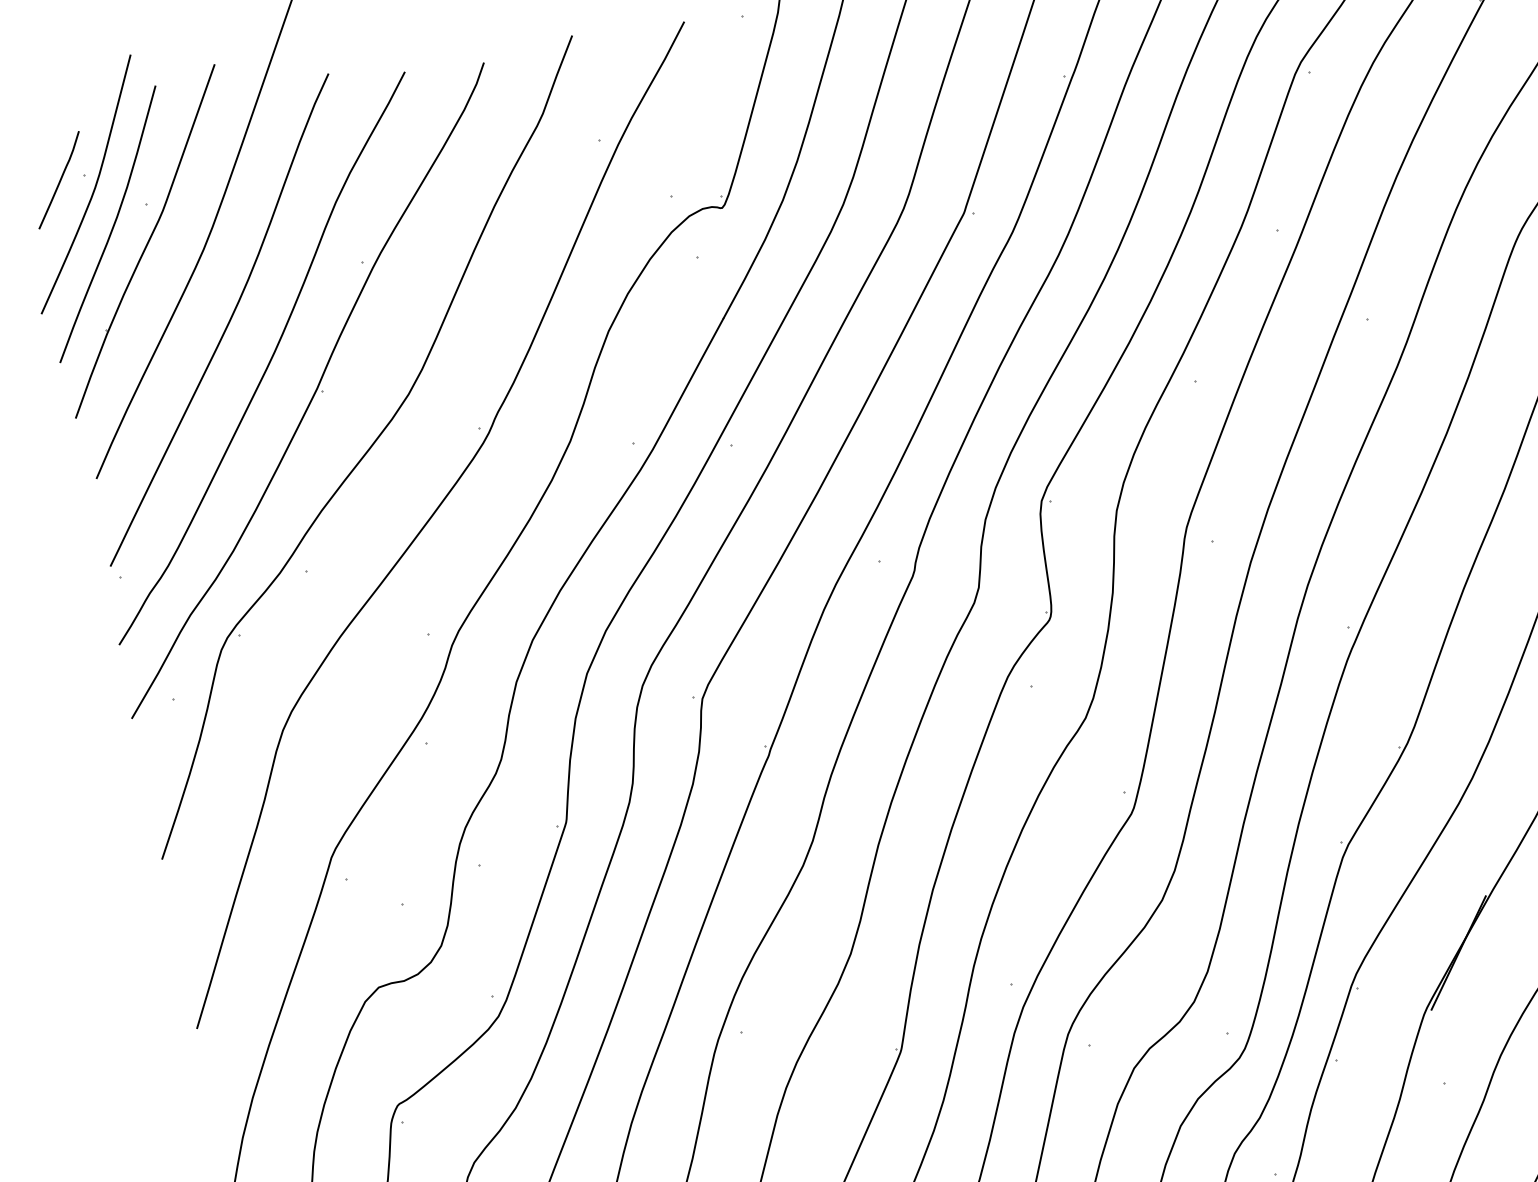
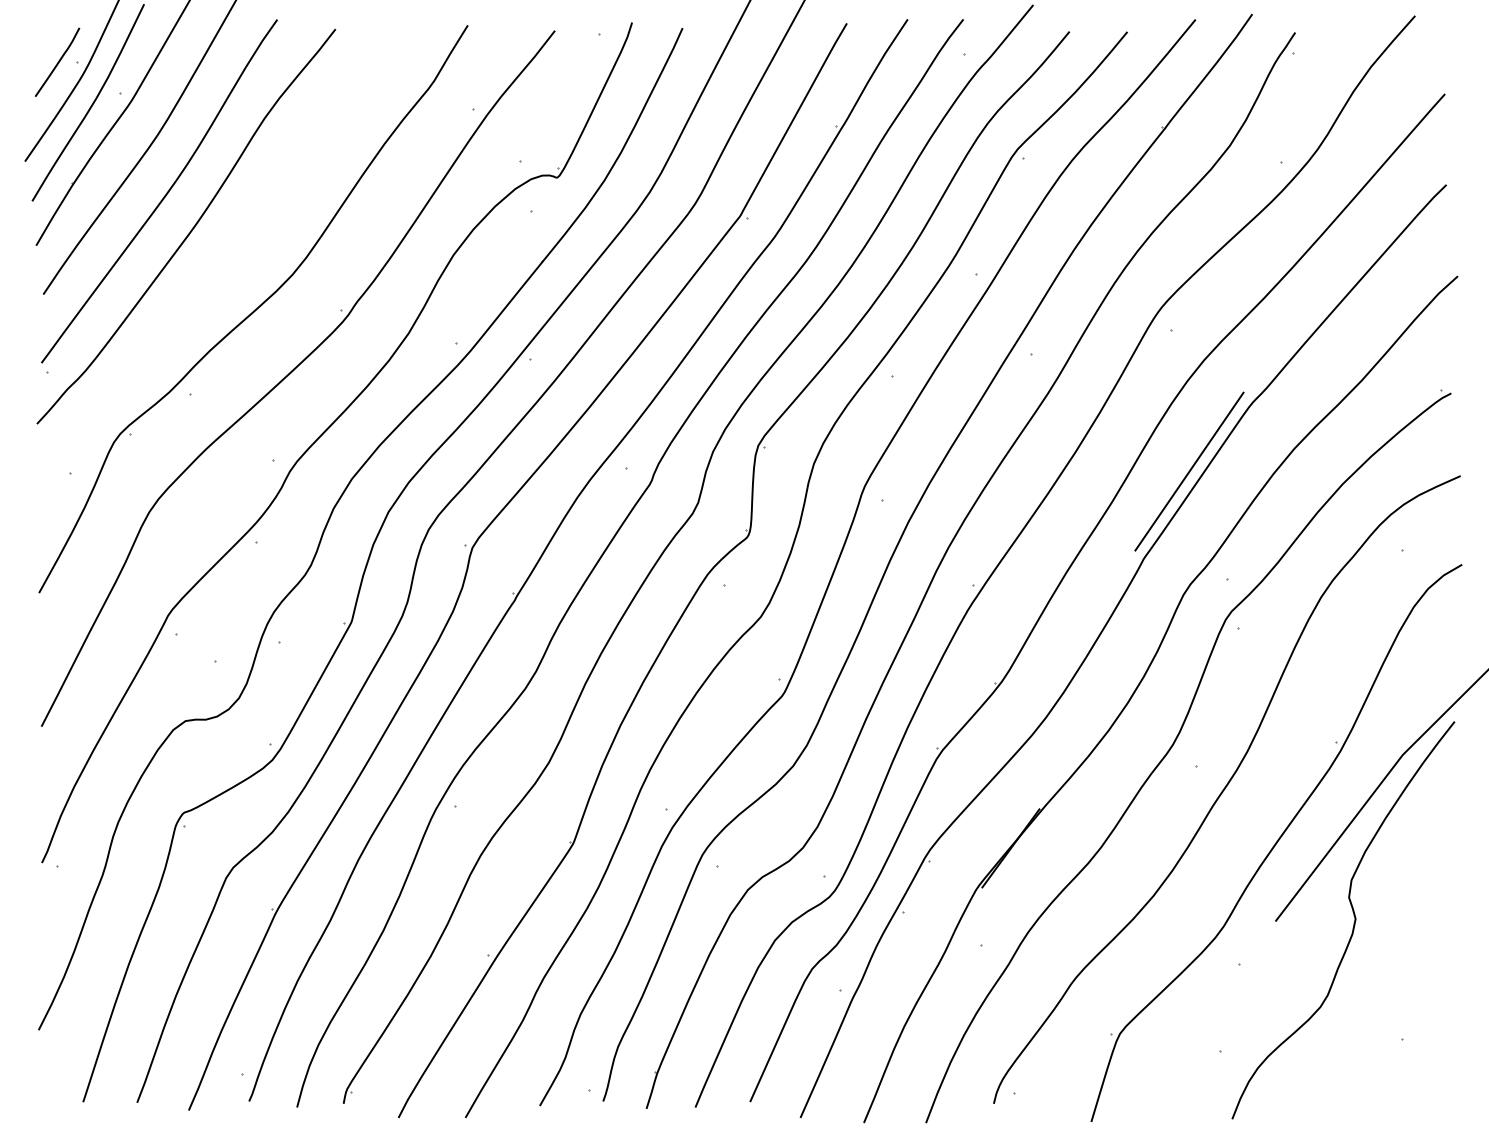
part: (307, 390) -> (216, 257), removed

